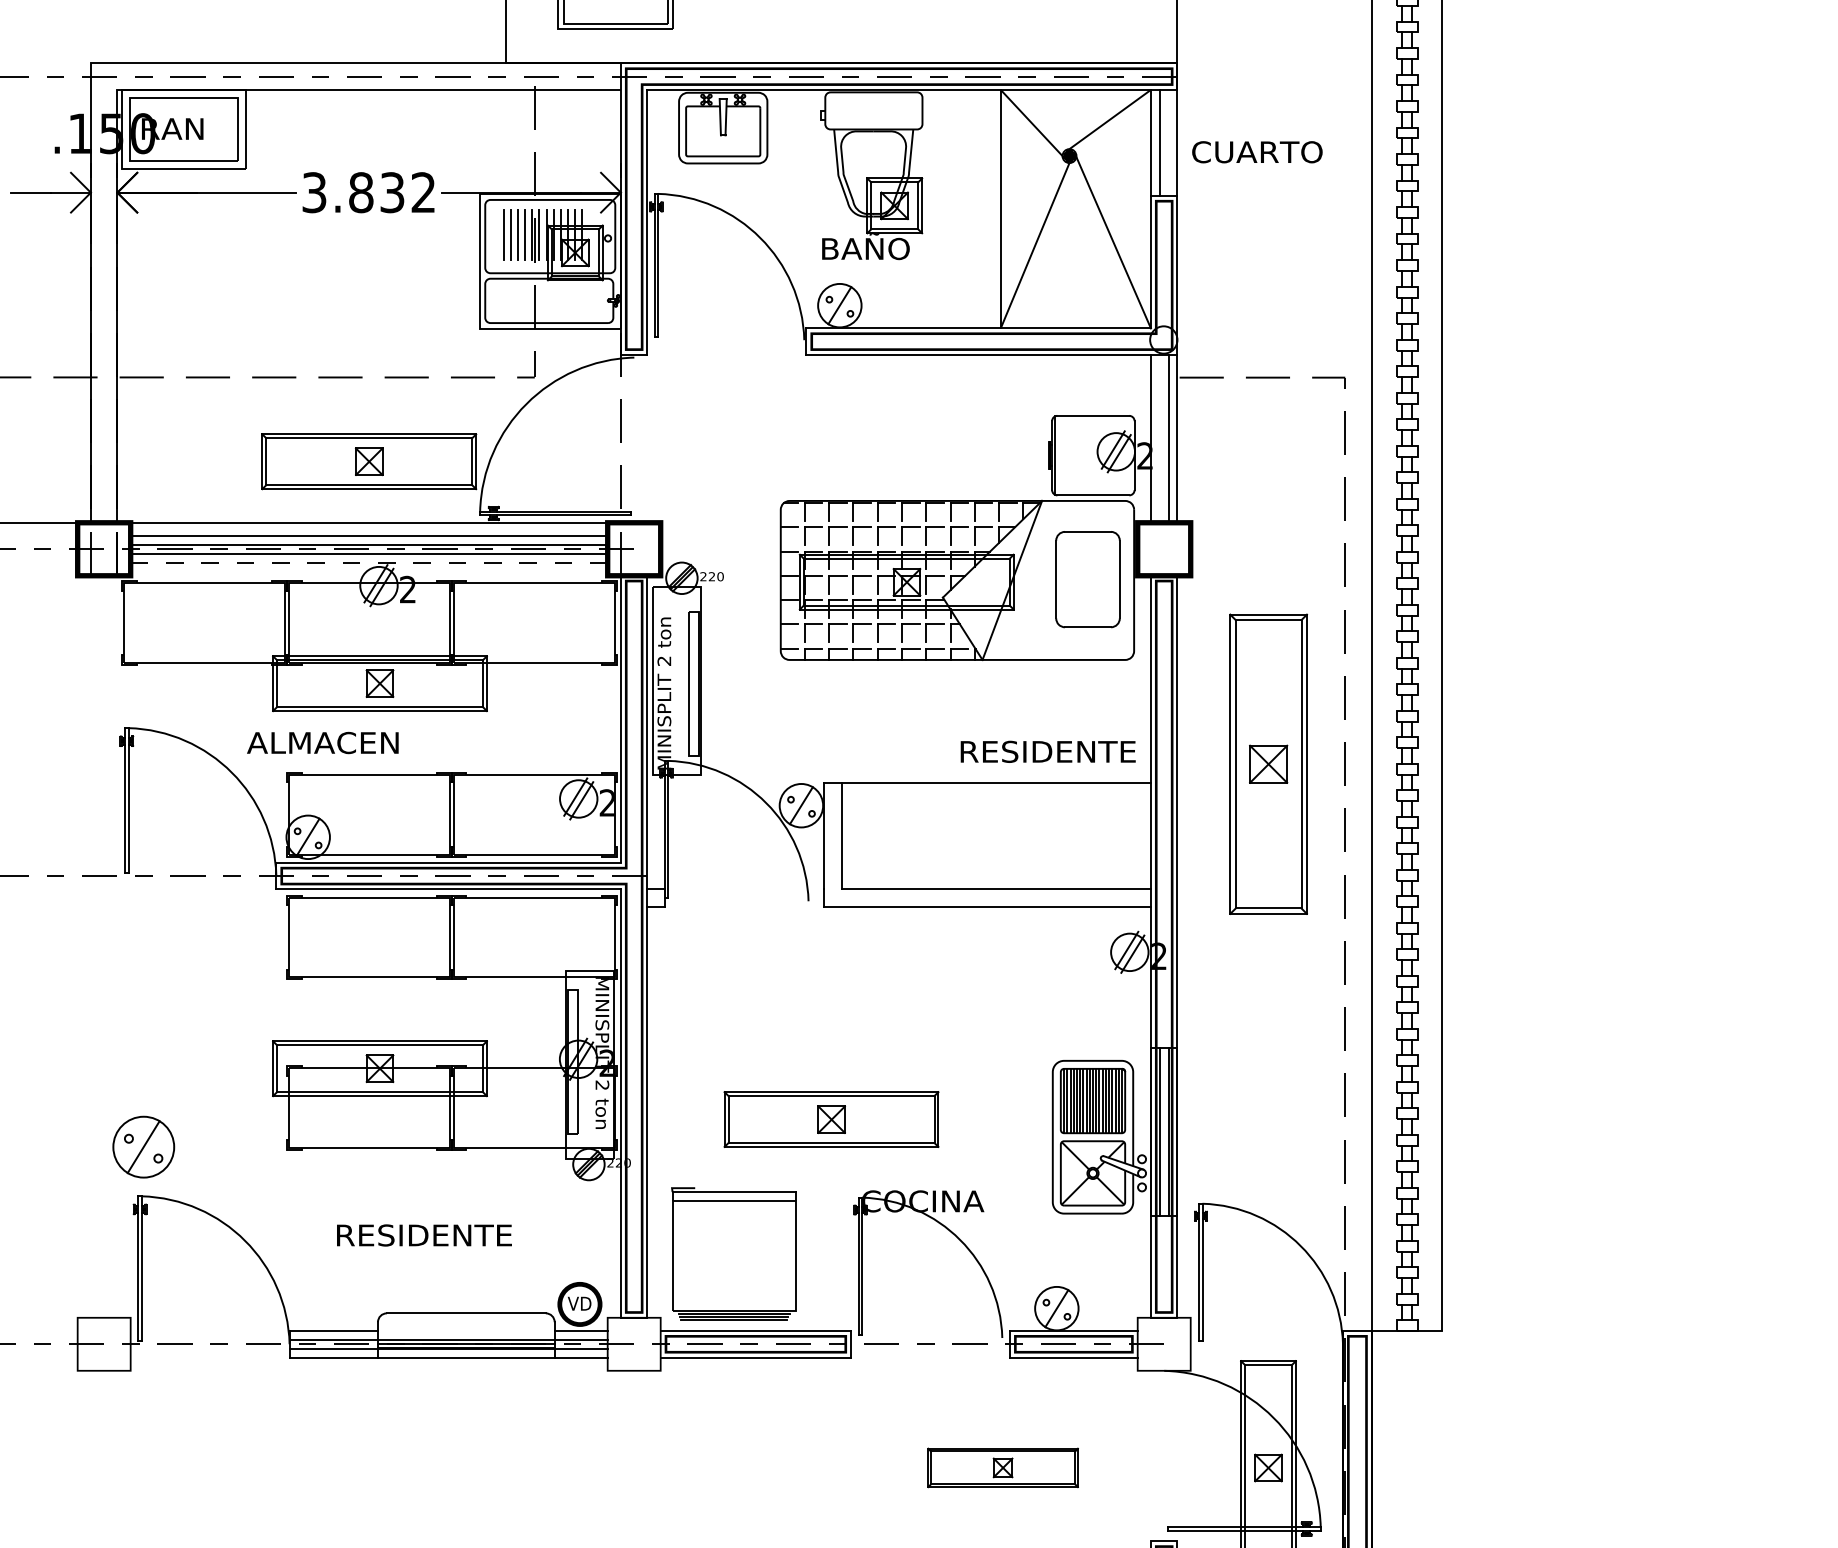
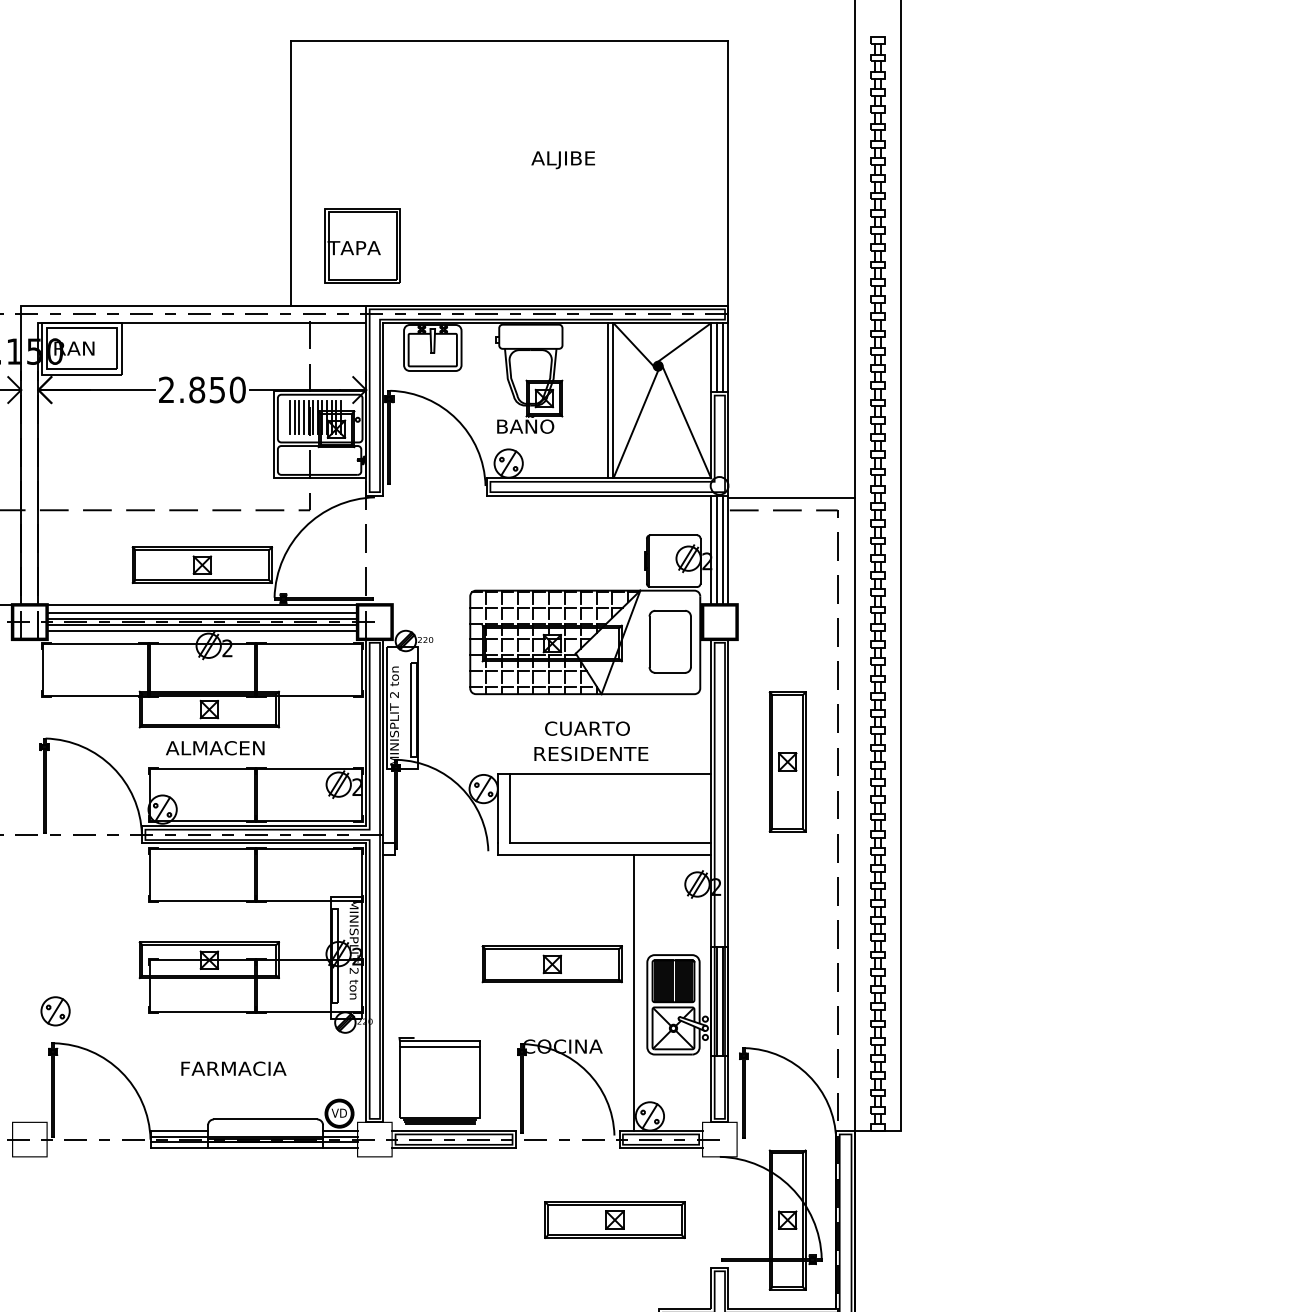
line: (1168, 142) -> (722, 357), added
text: (1257, 151) -> (587, 728), moved
text: (369, 191) -> (202, 389), 3.832 -> 2.850
line: (991, 208) -> (607, 400), added
line: (1274, 359) -> (791, 498), added
line: (1159, 437) -> (716, 549), added
line: (369, 562) -> (202, 630), dashed -> solid
text: (323, 743) -> (215, 748), moved
text: (1048, 751) -> (591, 753), moved
part: (1268, 763) -> (787, 761), size x0.71
line: (1031, 1118) -> (633, 992), added
part: (830, 1119) -> (551, 964), moved
part: (143, 1147) -> (55, 1011), size x0.71
text: (426, 1235) -> (239, 1068), RESIDENTE -> FARMACIA
part: (1002, 1467) -> (614, 1219), size x1.43

